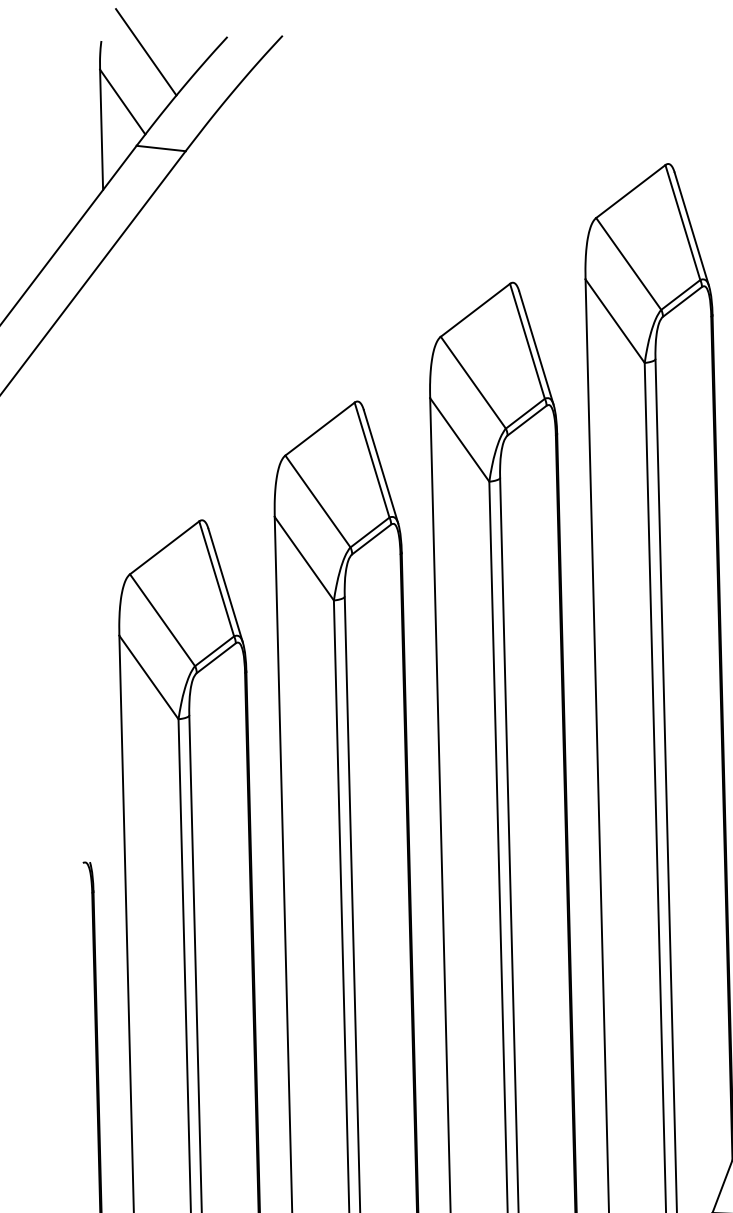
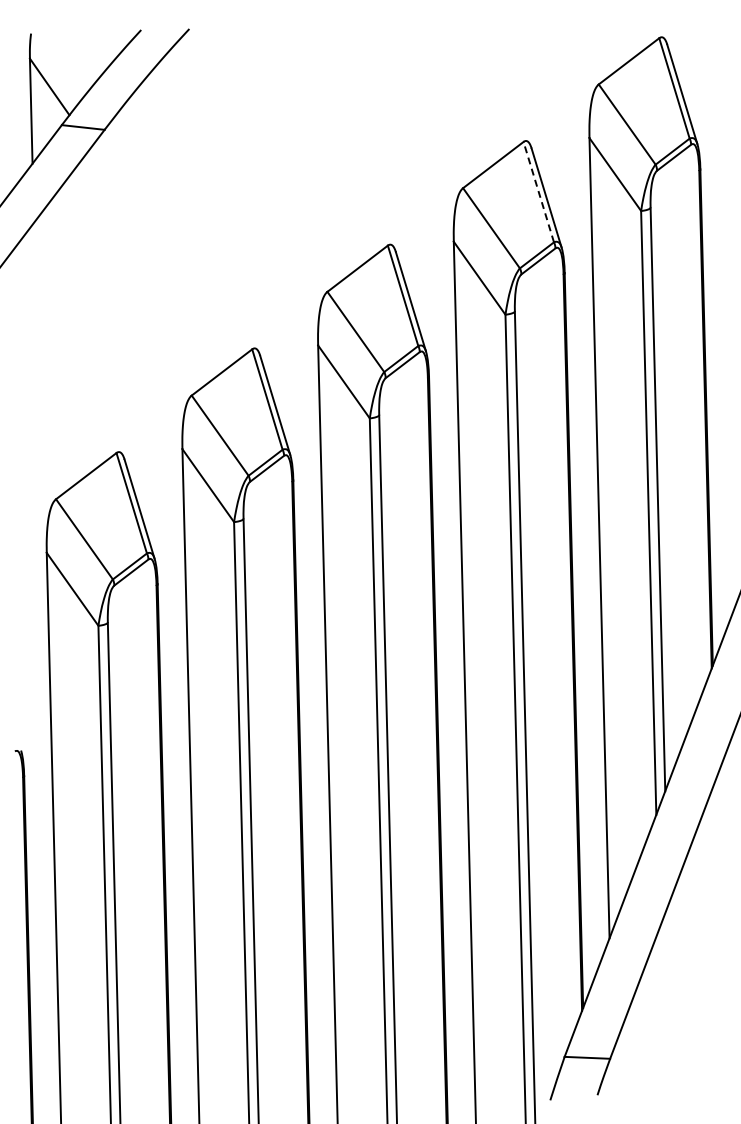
line: (145, 52) -> (69, 43), removed
line: (682, 221) -> (538, 191), solid -> dashed

